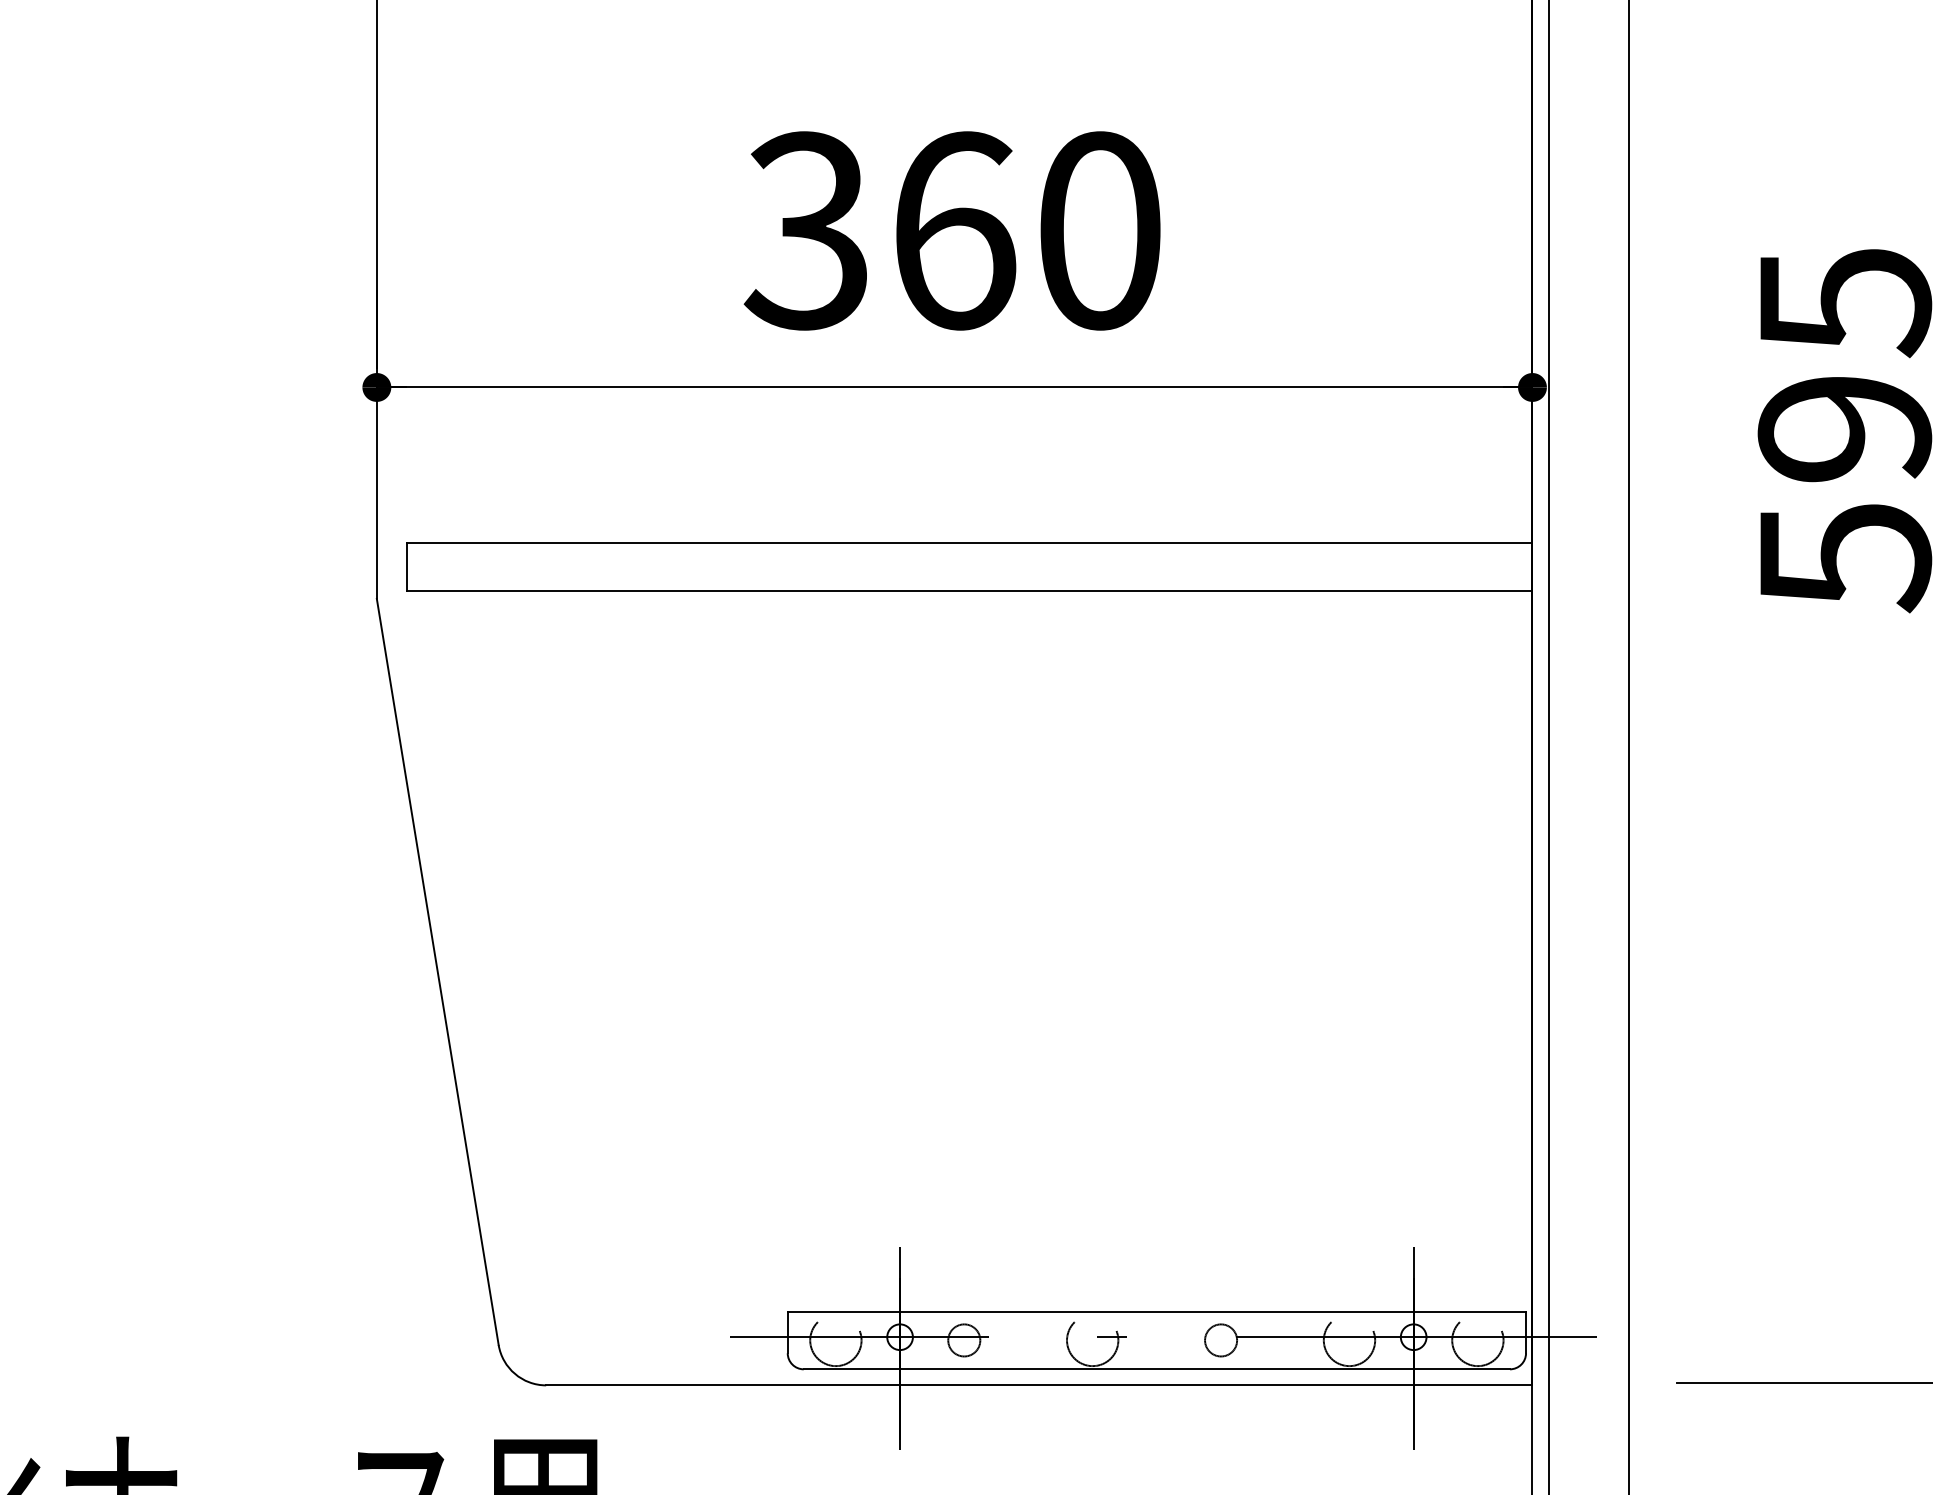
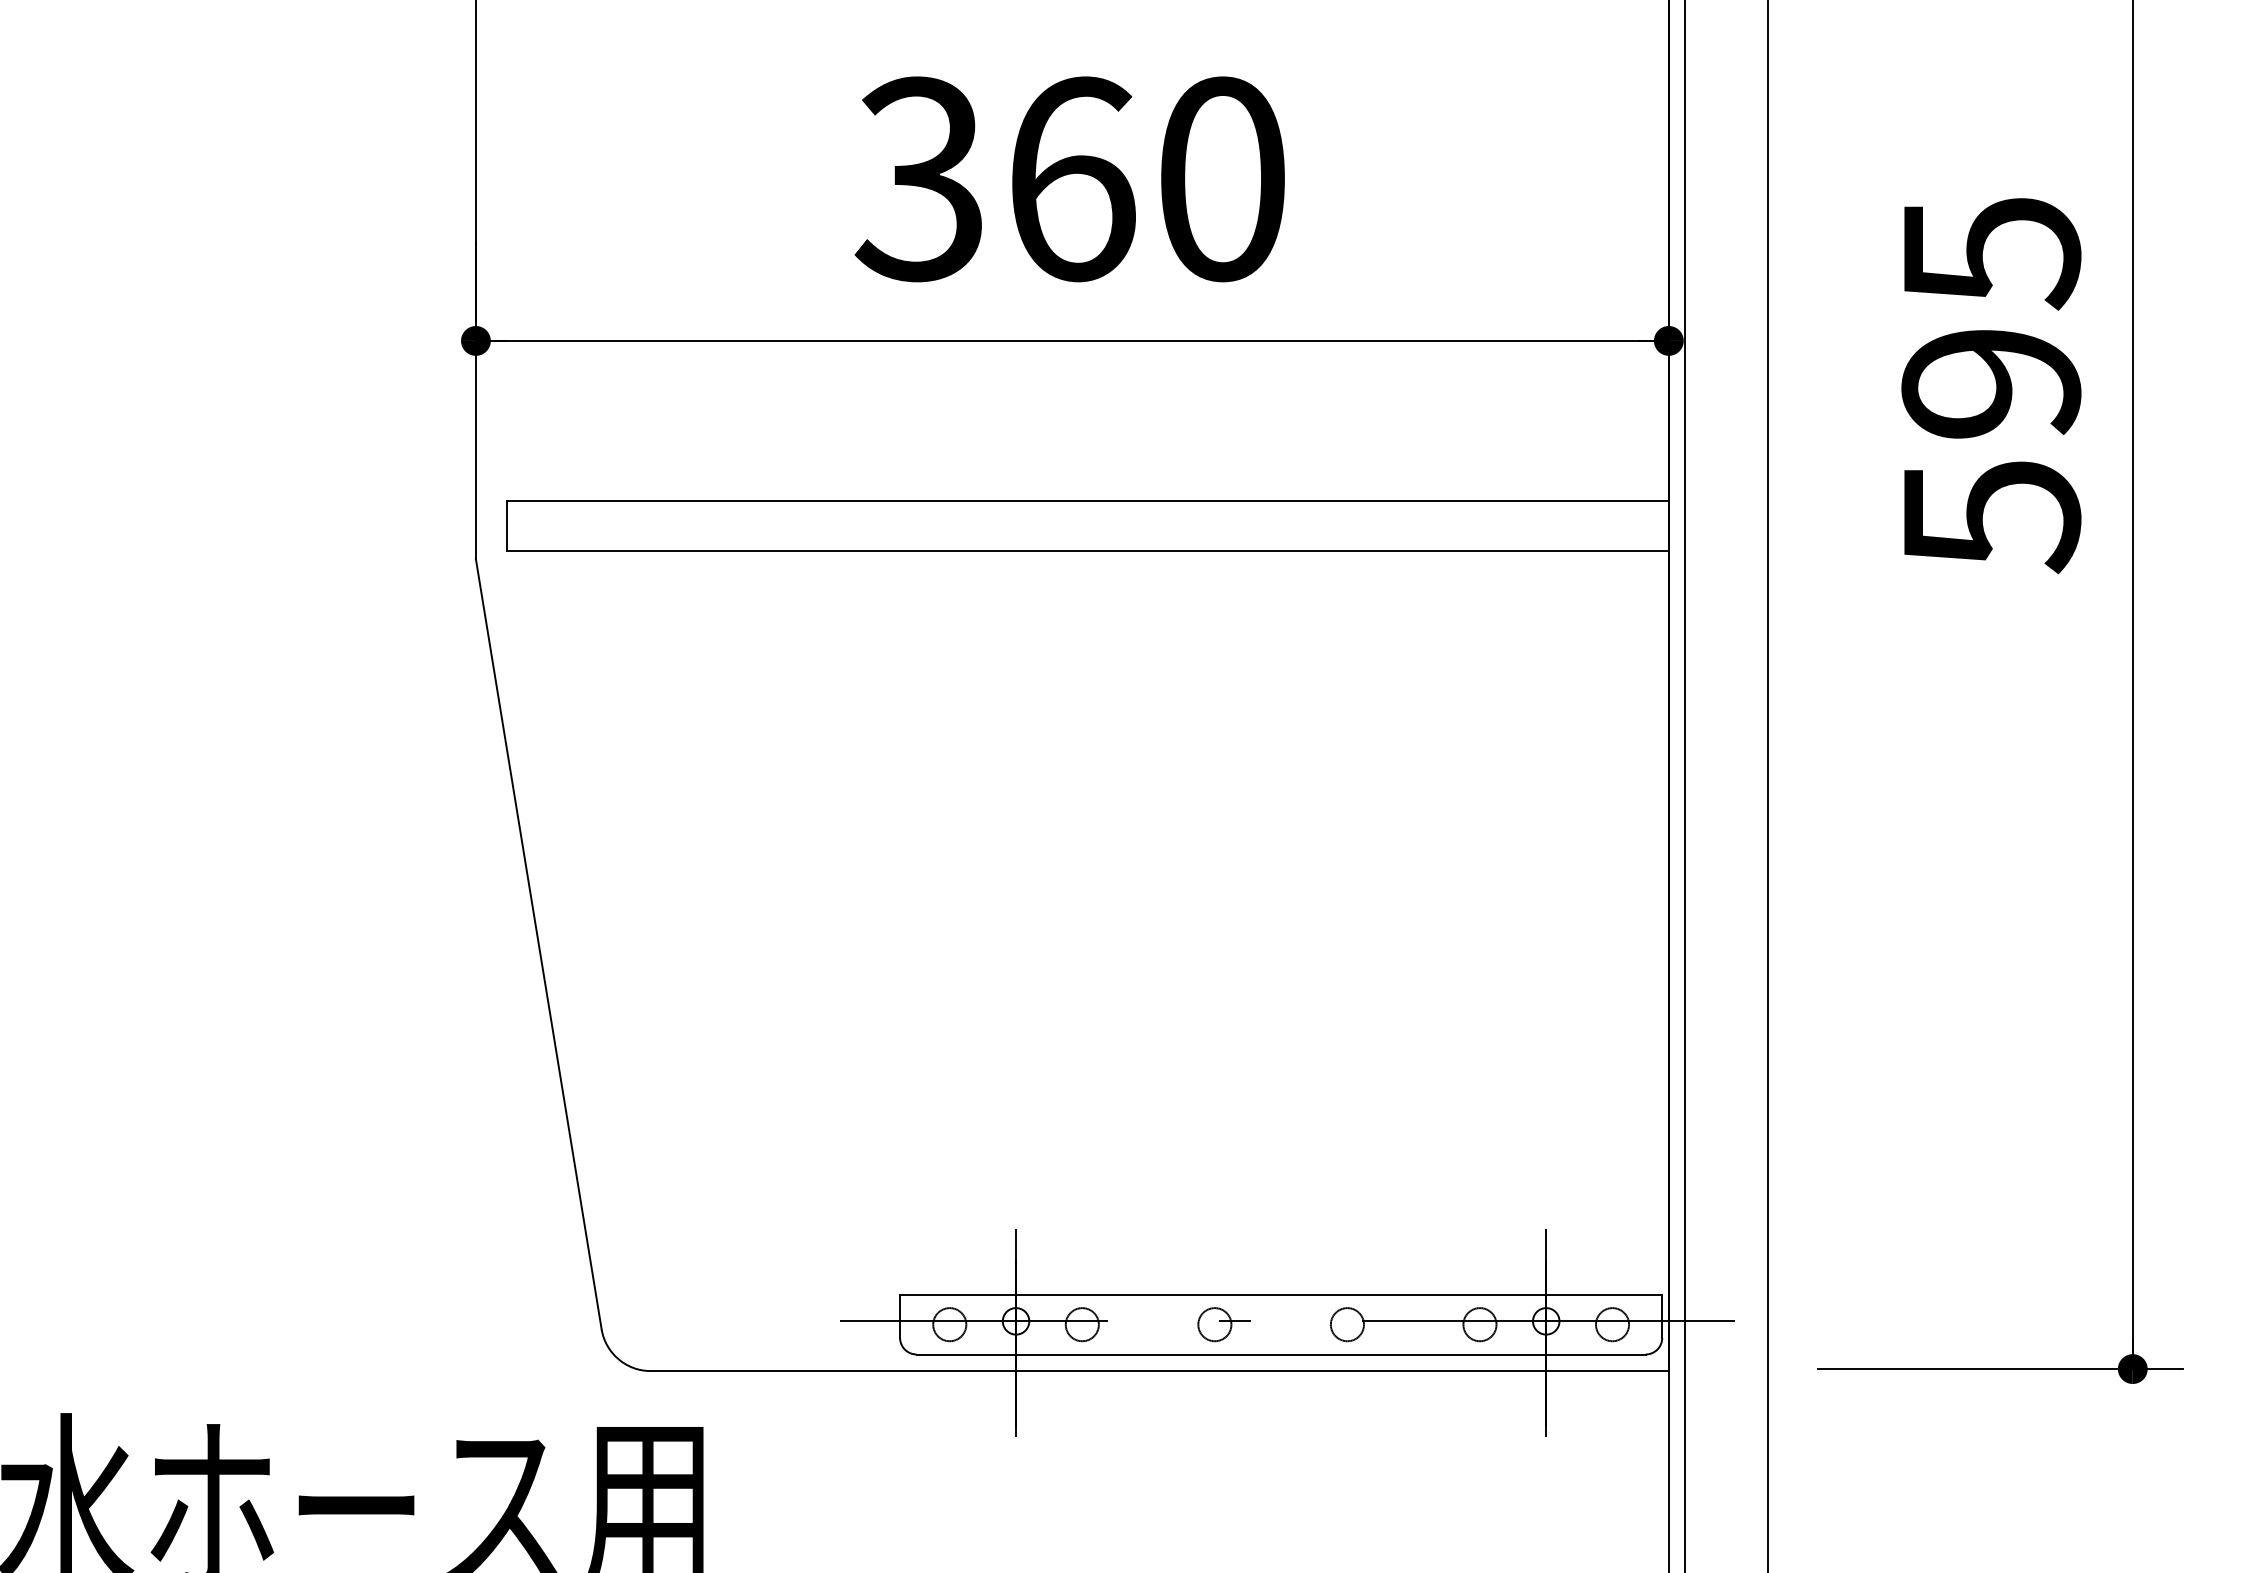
circle: (835, 1340) -> (949, 1324), size x0.62
circle: (1092, 1340) -> (1214, 1324), size x0.62
circle: (1349, 1340) -> (1479, 1324), size x0.62
circle: (1477, 1340) -> (1612, 1324), size x0.62

